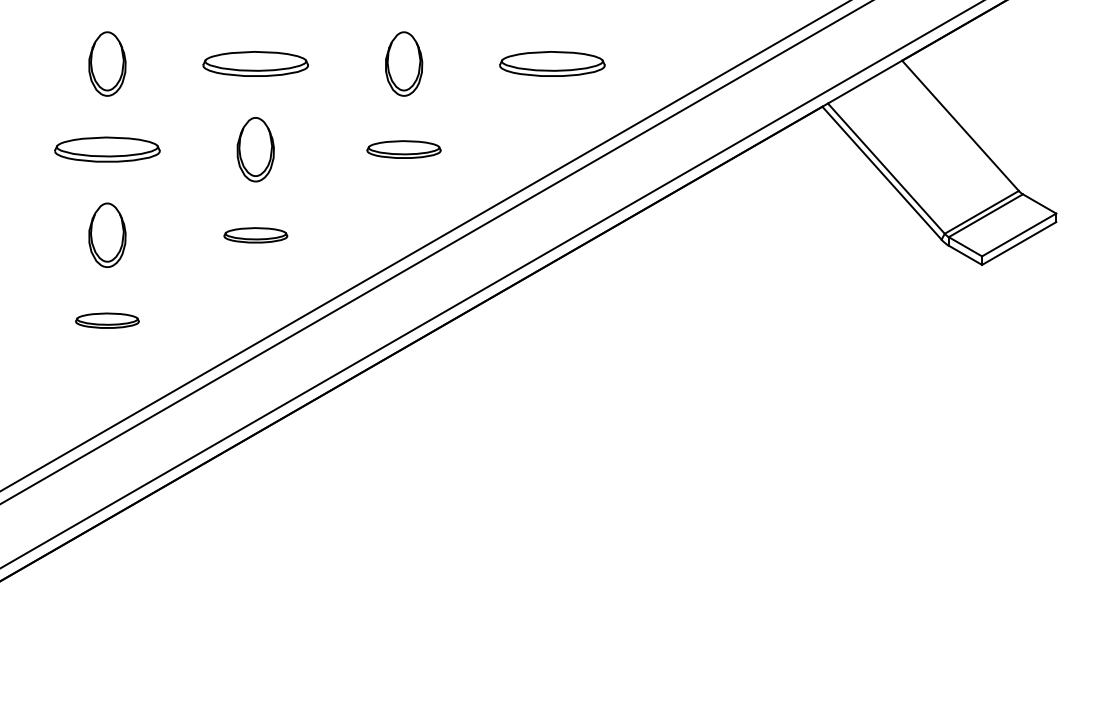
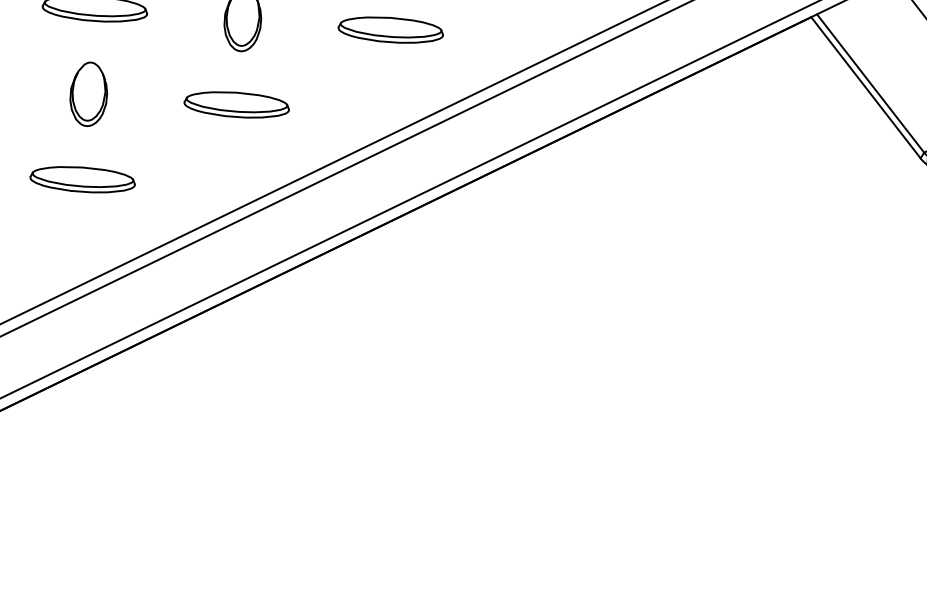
part: (403, 149) -> (390, 29), size x1.43
part: (255, 235) -> (236, 105), size x1.67
part: (107, 320) -> (82, 179), size x1.67

